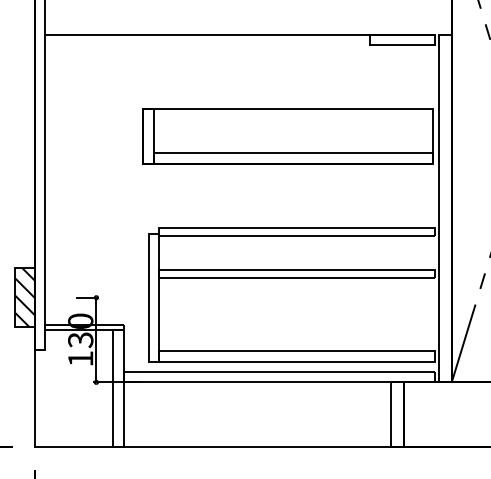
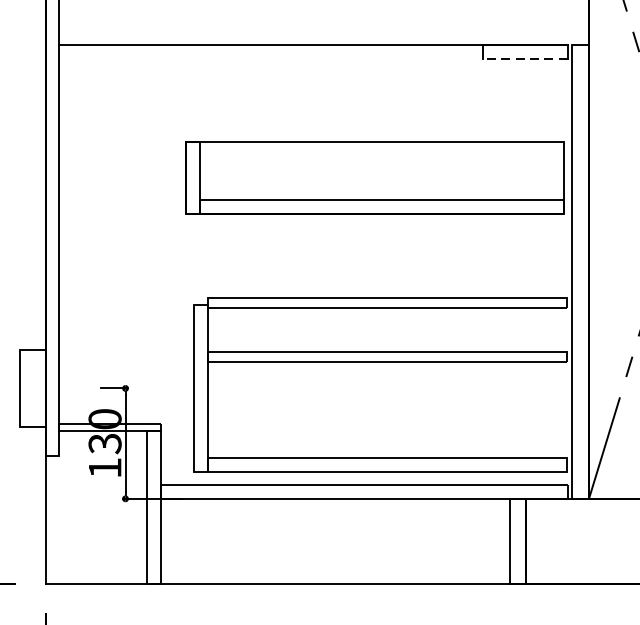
line: (402, 45) -> (524, 59), solid -> dashed
hatch: (25, 297) -> (33, 388), removed

